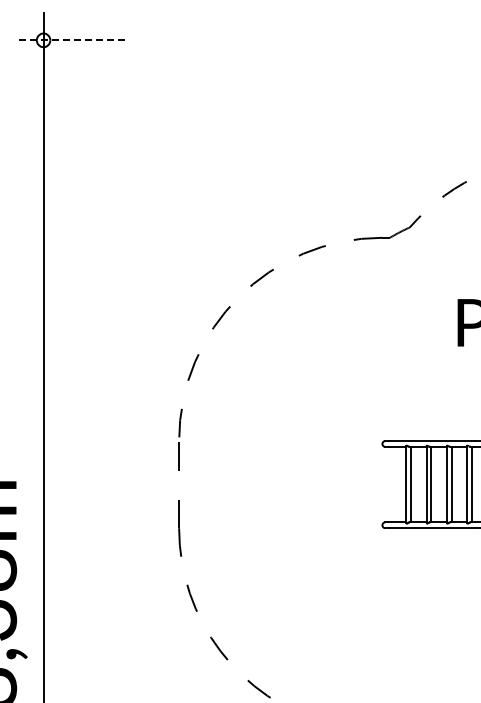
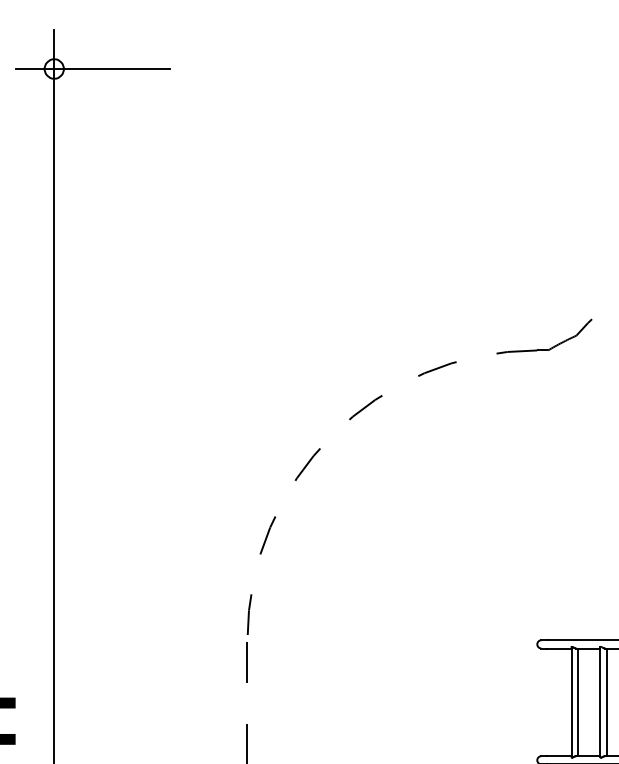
line: (70, 40) -> (92, 69), dashed -> solid

